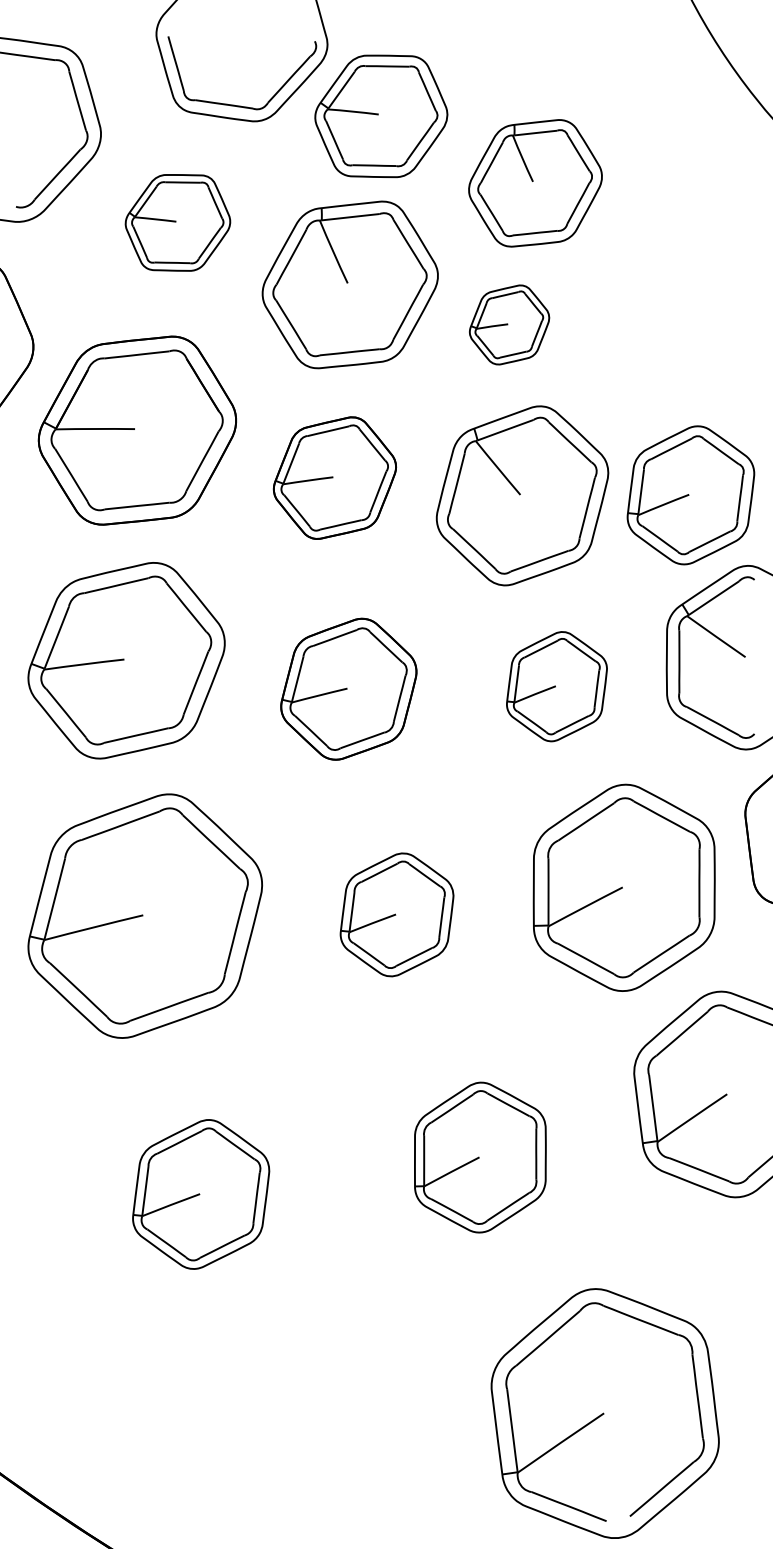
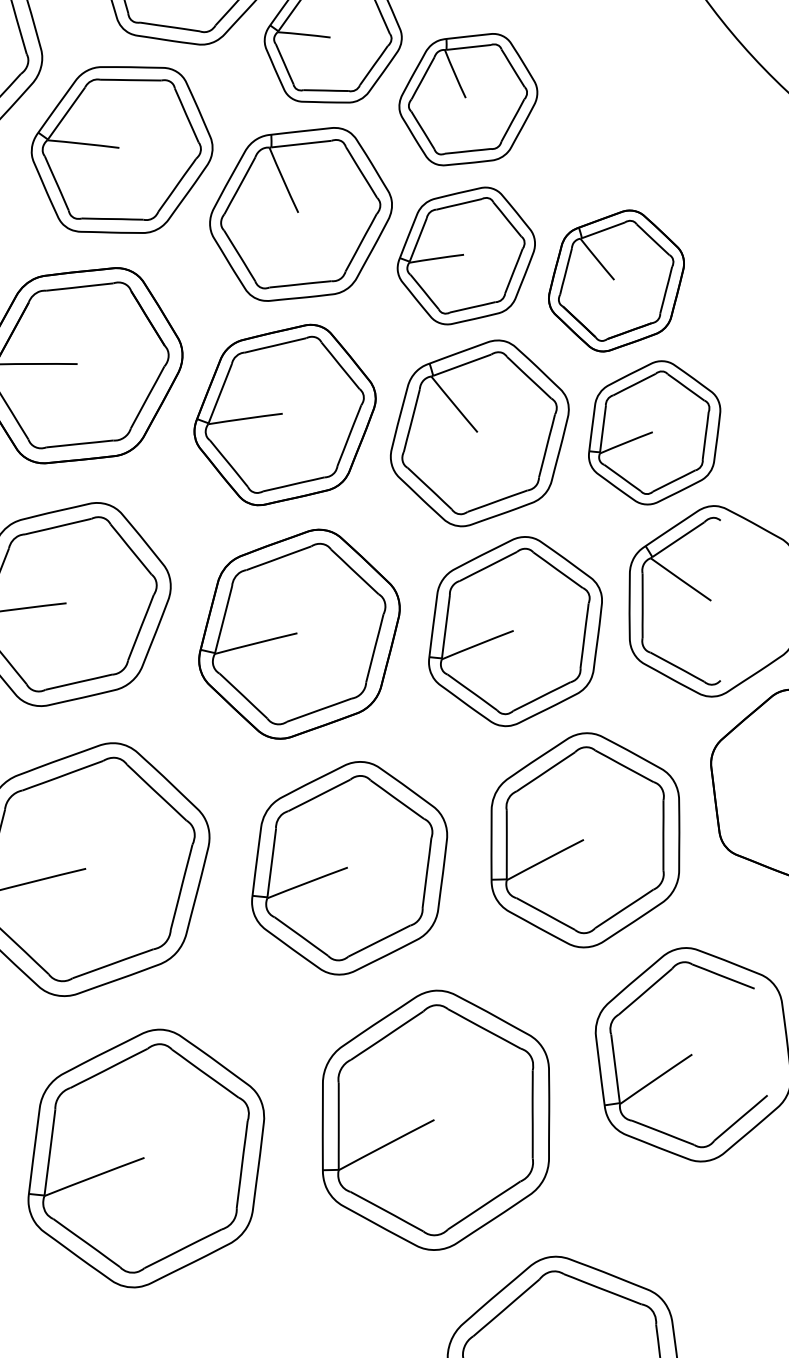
part: (535, 183) -> (468, 99), moved
part: (177, 222) -> (121, 149), size x1.67
part: (509, 324) -> (466, 255), size x1.67
part: (654, 348) -> (616, 280), added
part: (334, 477) -> (284, 414), size x1.43
part: (556, 686) -> (515, 631), size x1.67
part: (348, 688) -> (299, 633), size x1.43
part: (396, 914) -> (348, 867), size x1.67
part: (480, 1157) -> (436, 1120), size x1.67
part: (200, 1194) -> (145, 1158), size x1.67

